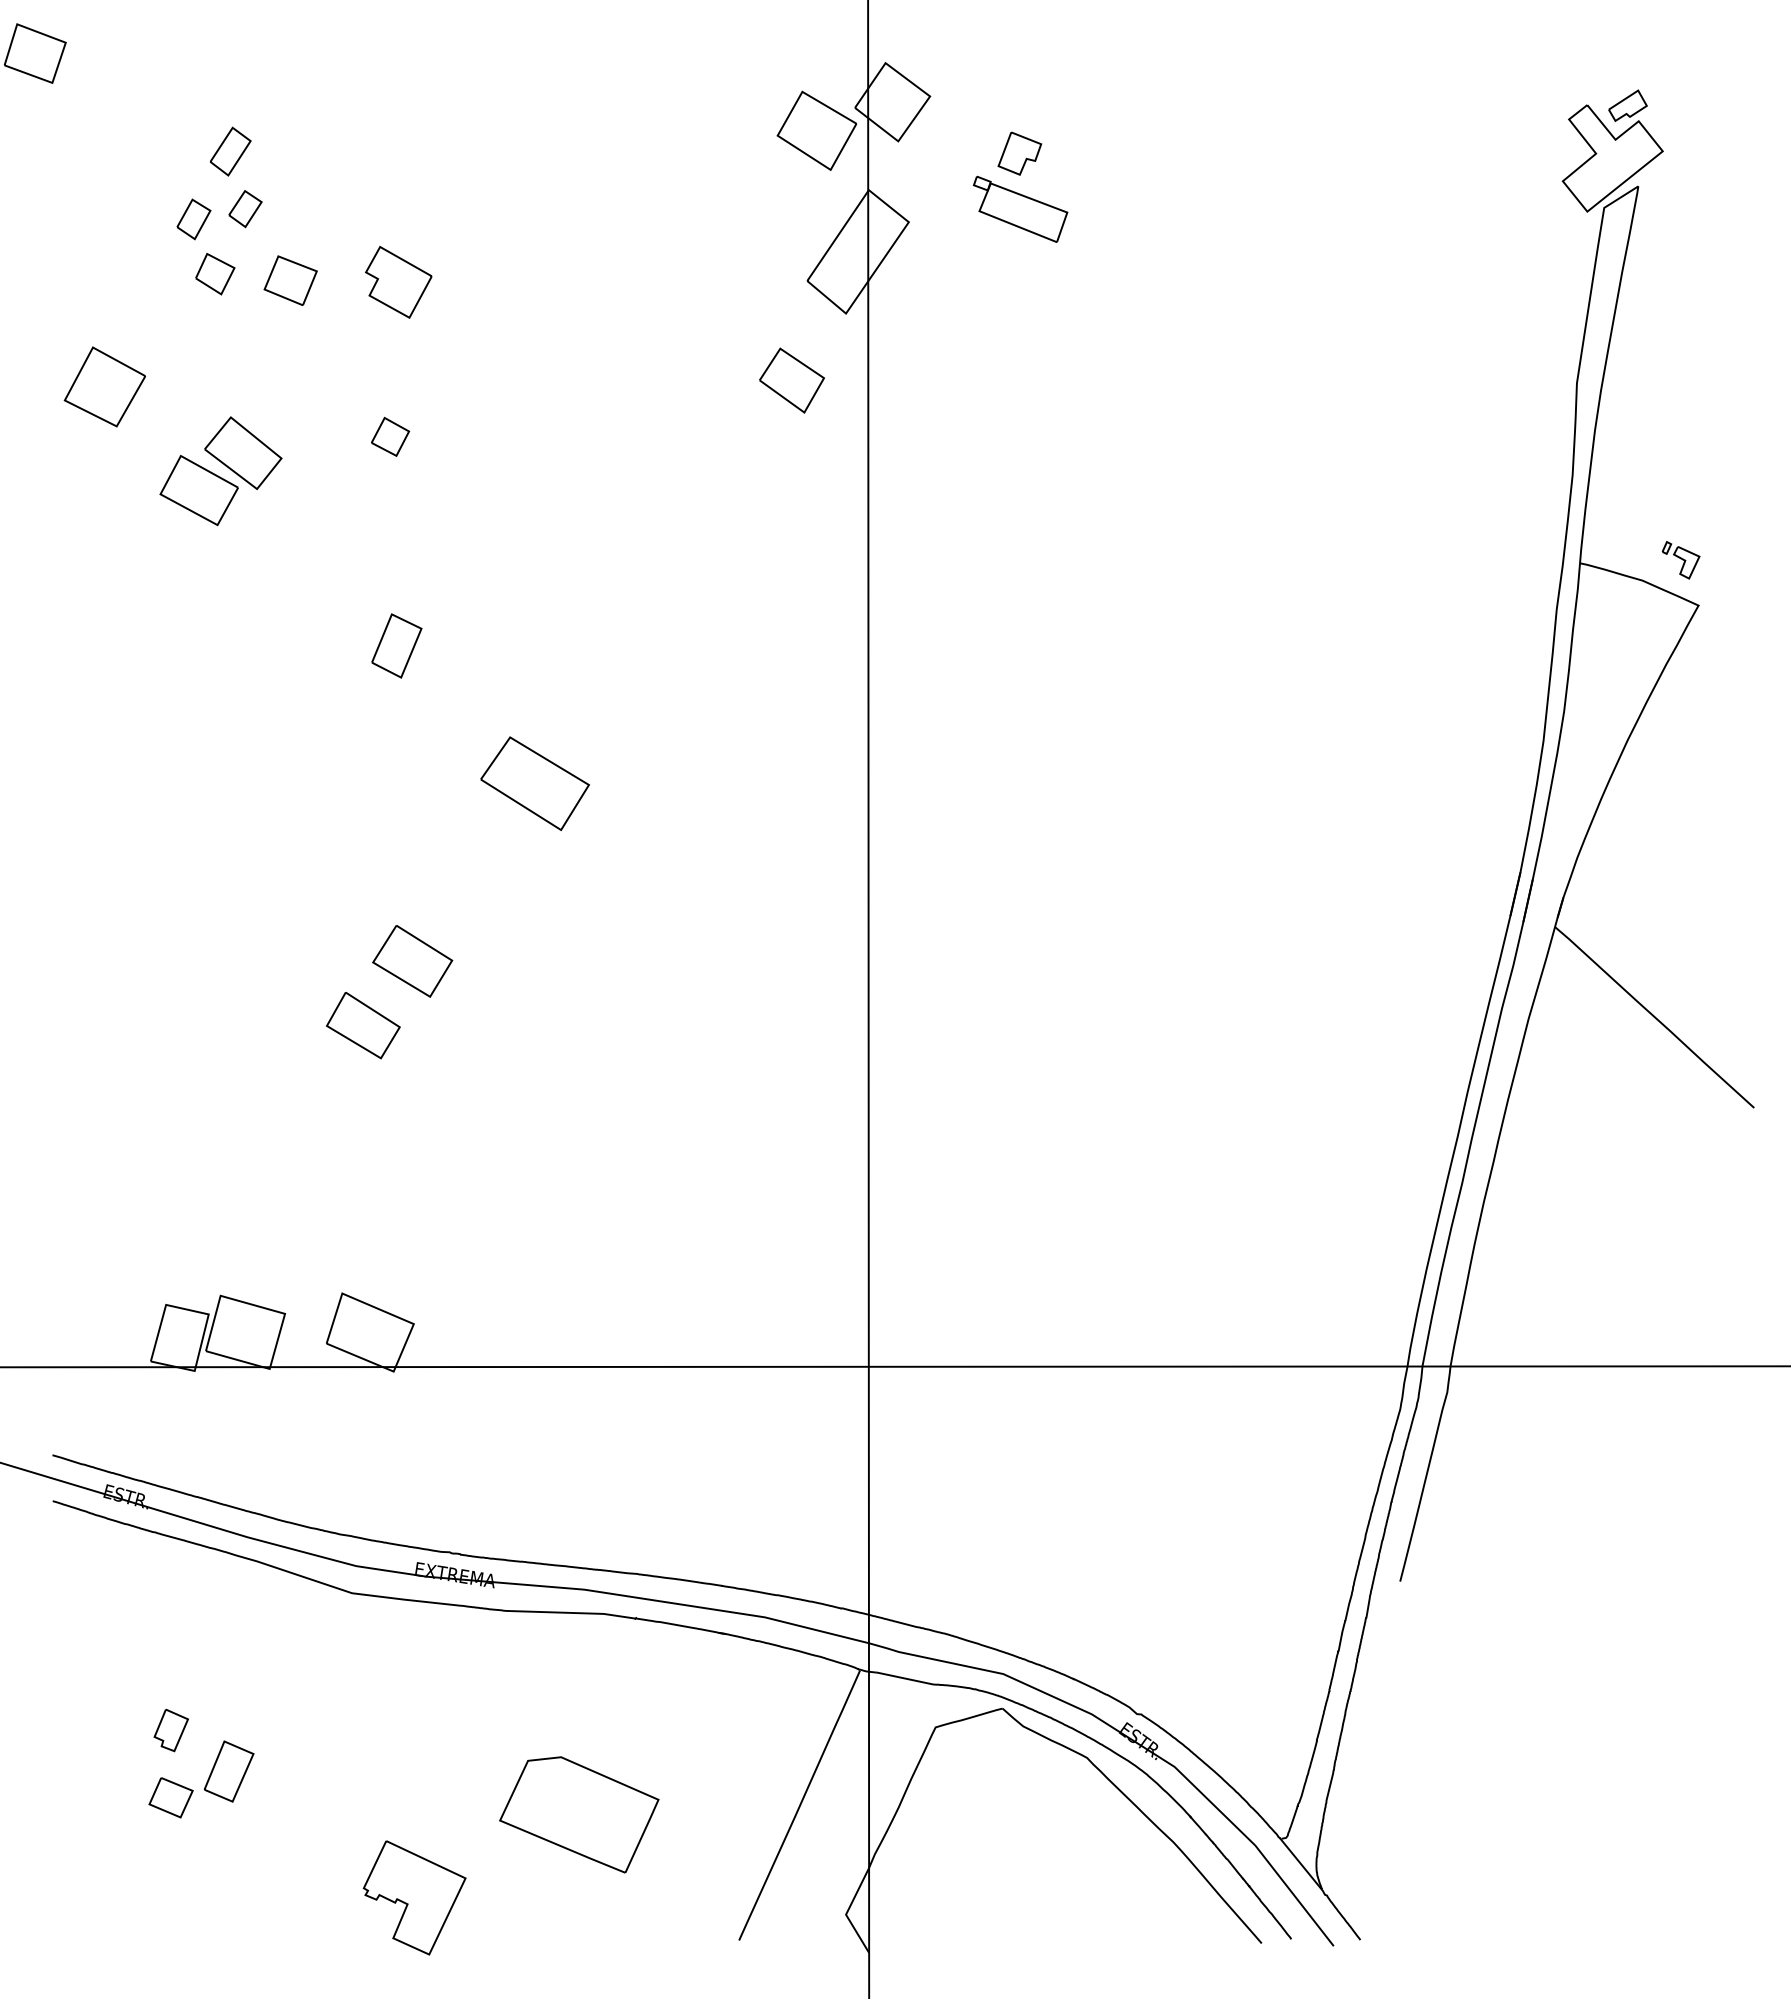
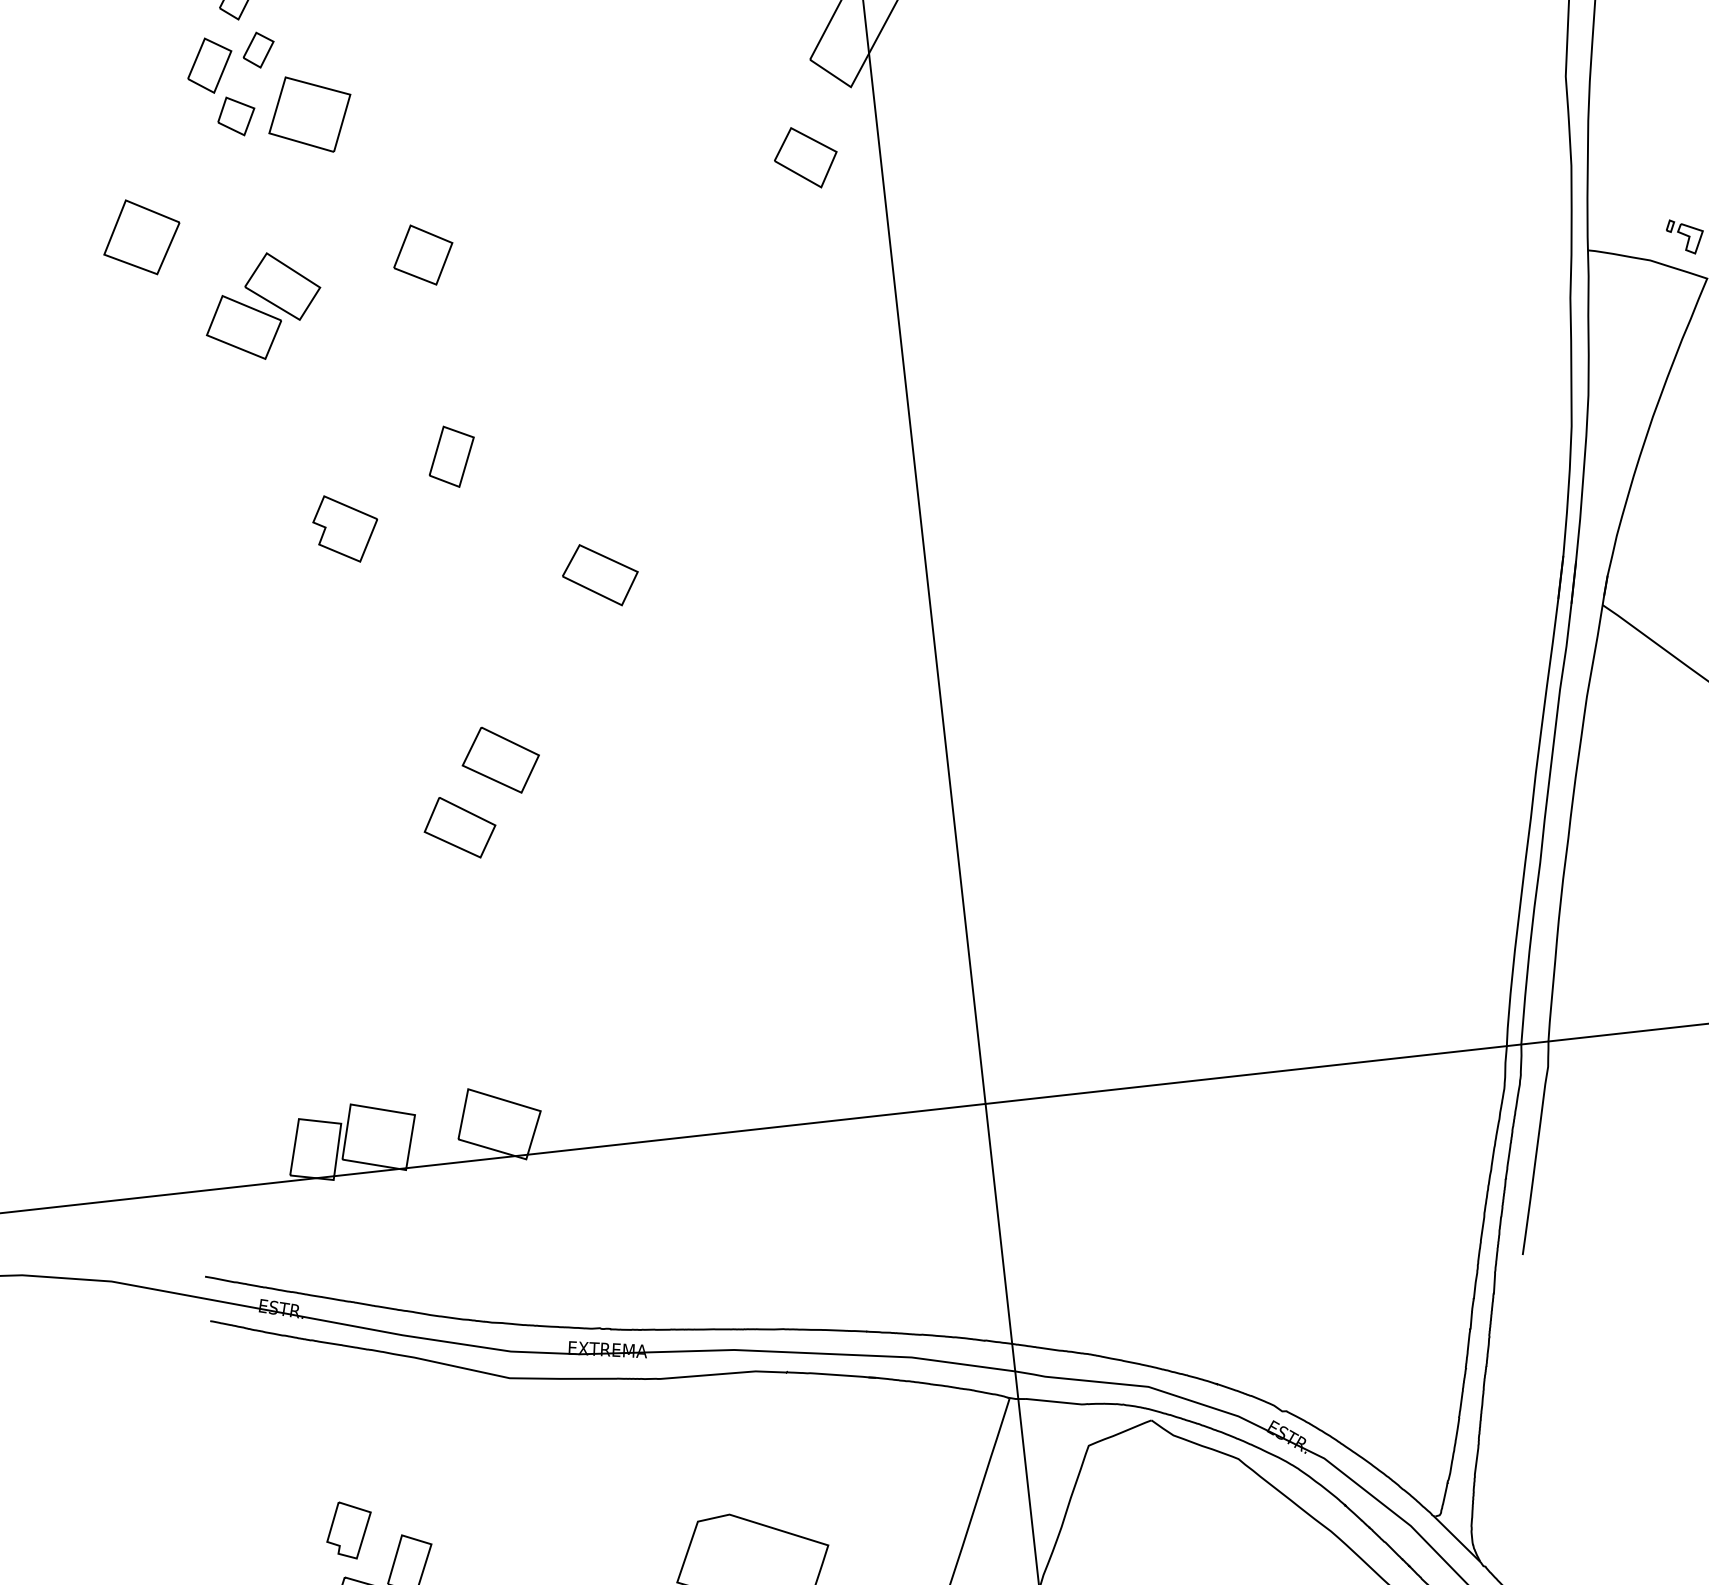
part: (193, 219) -> (209, 65), size x1.43
part: (290, 280) -> (309, 114), size x1.67
part: (398, 282) -> (345, 528), moved
part: (390, 436) -> (423, 254), size x1.67
part: (535, 783) -> (600, 575), size x0.71
part: (171, 1730) -> (349, 1530), size x1.43

